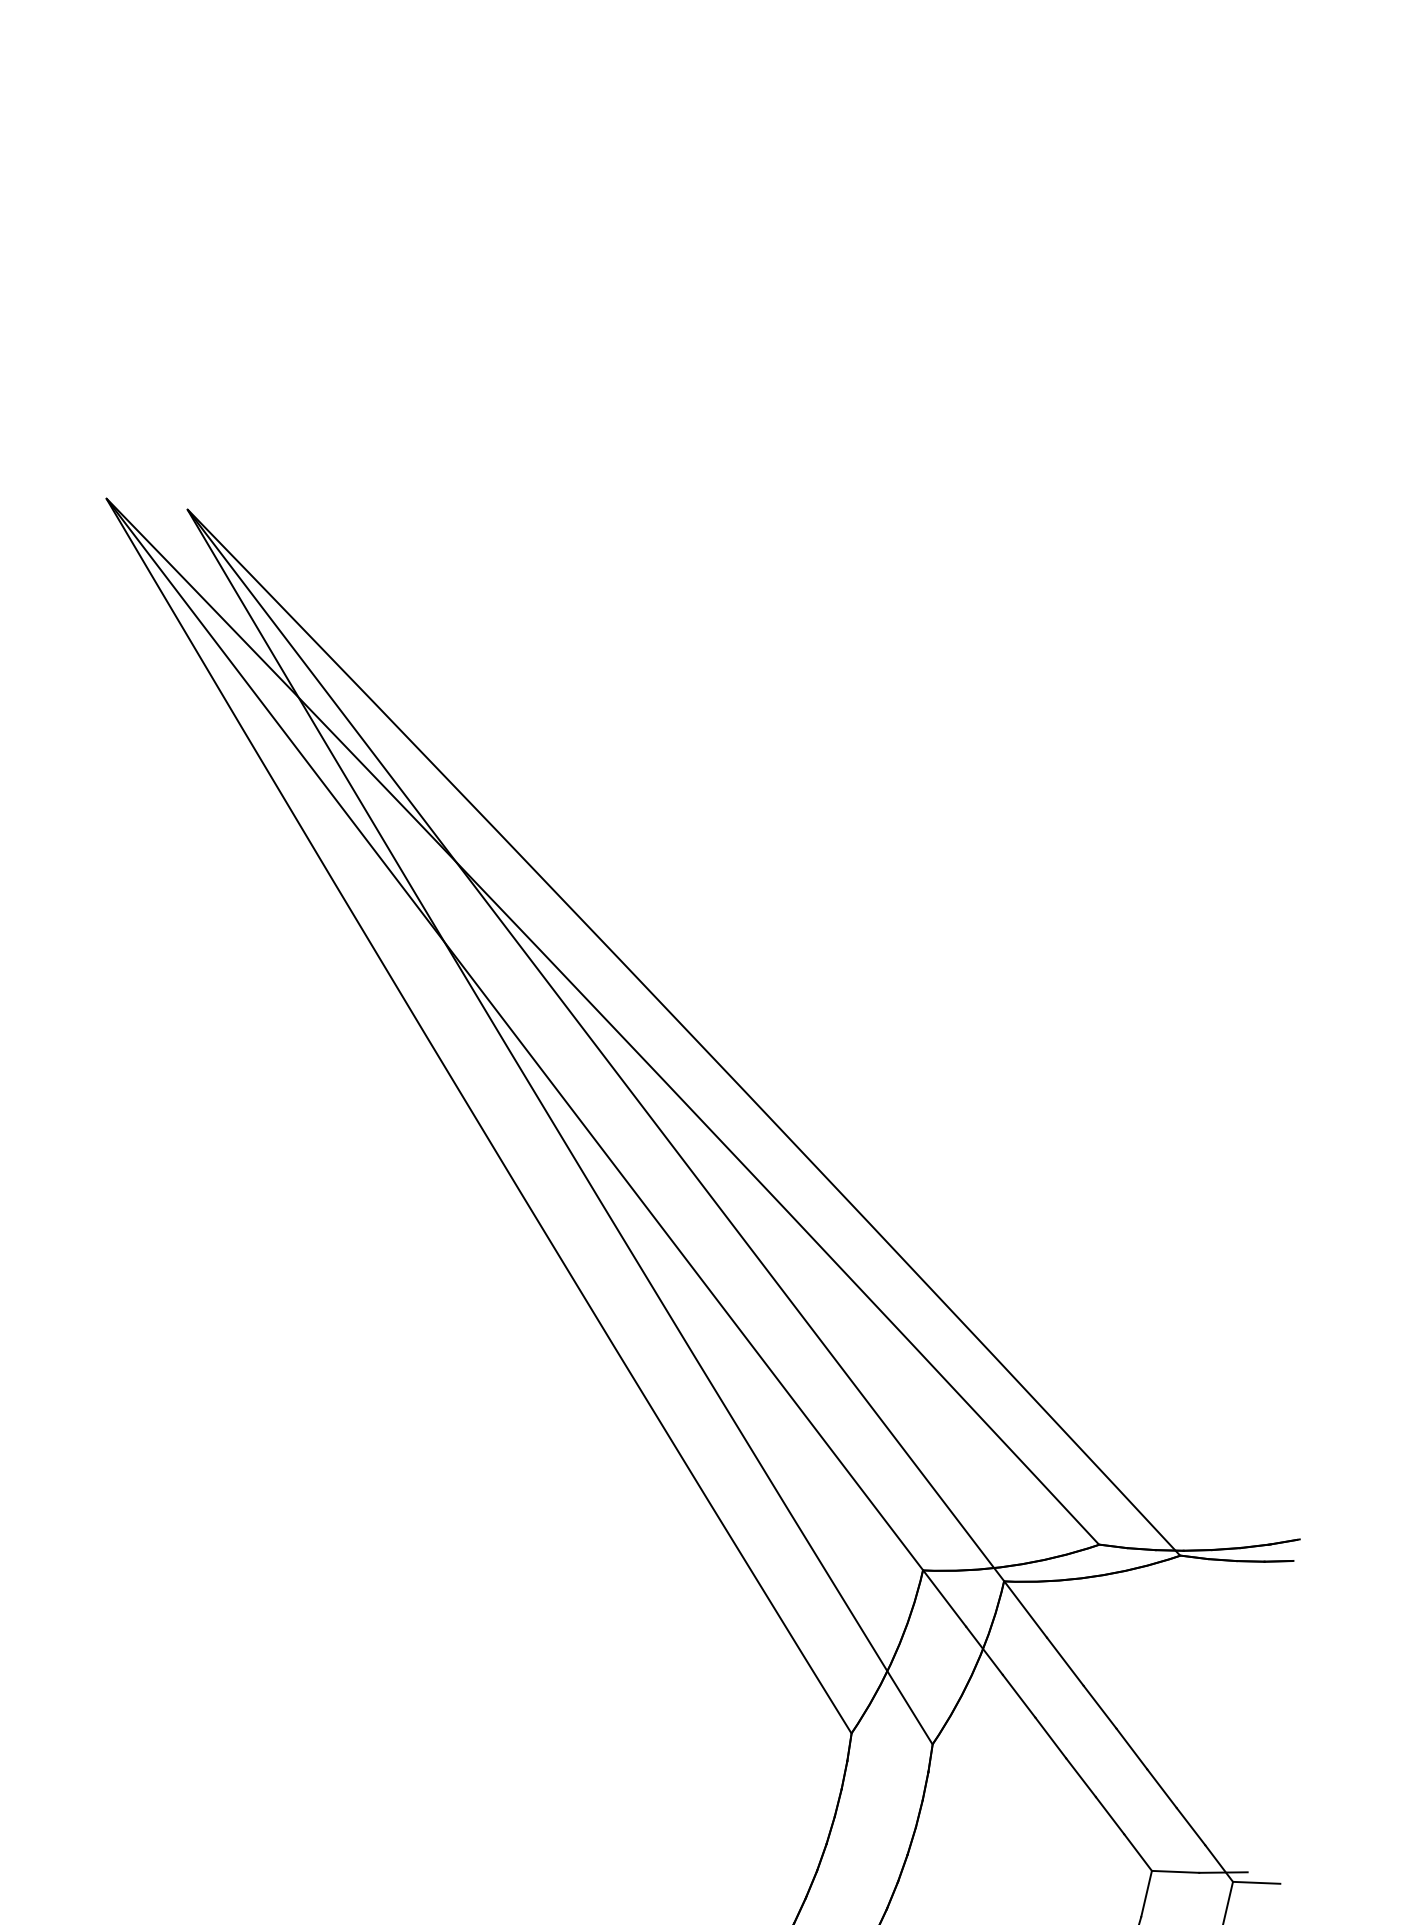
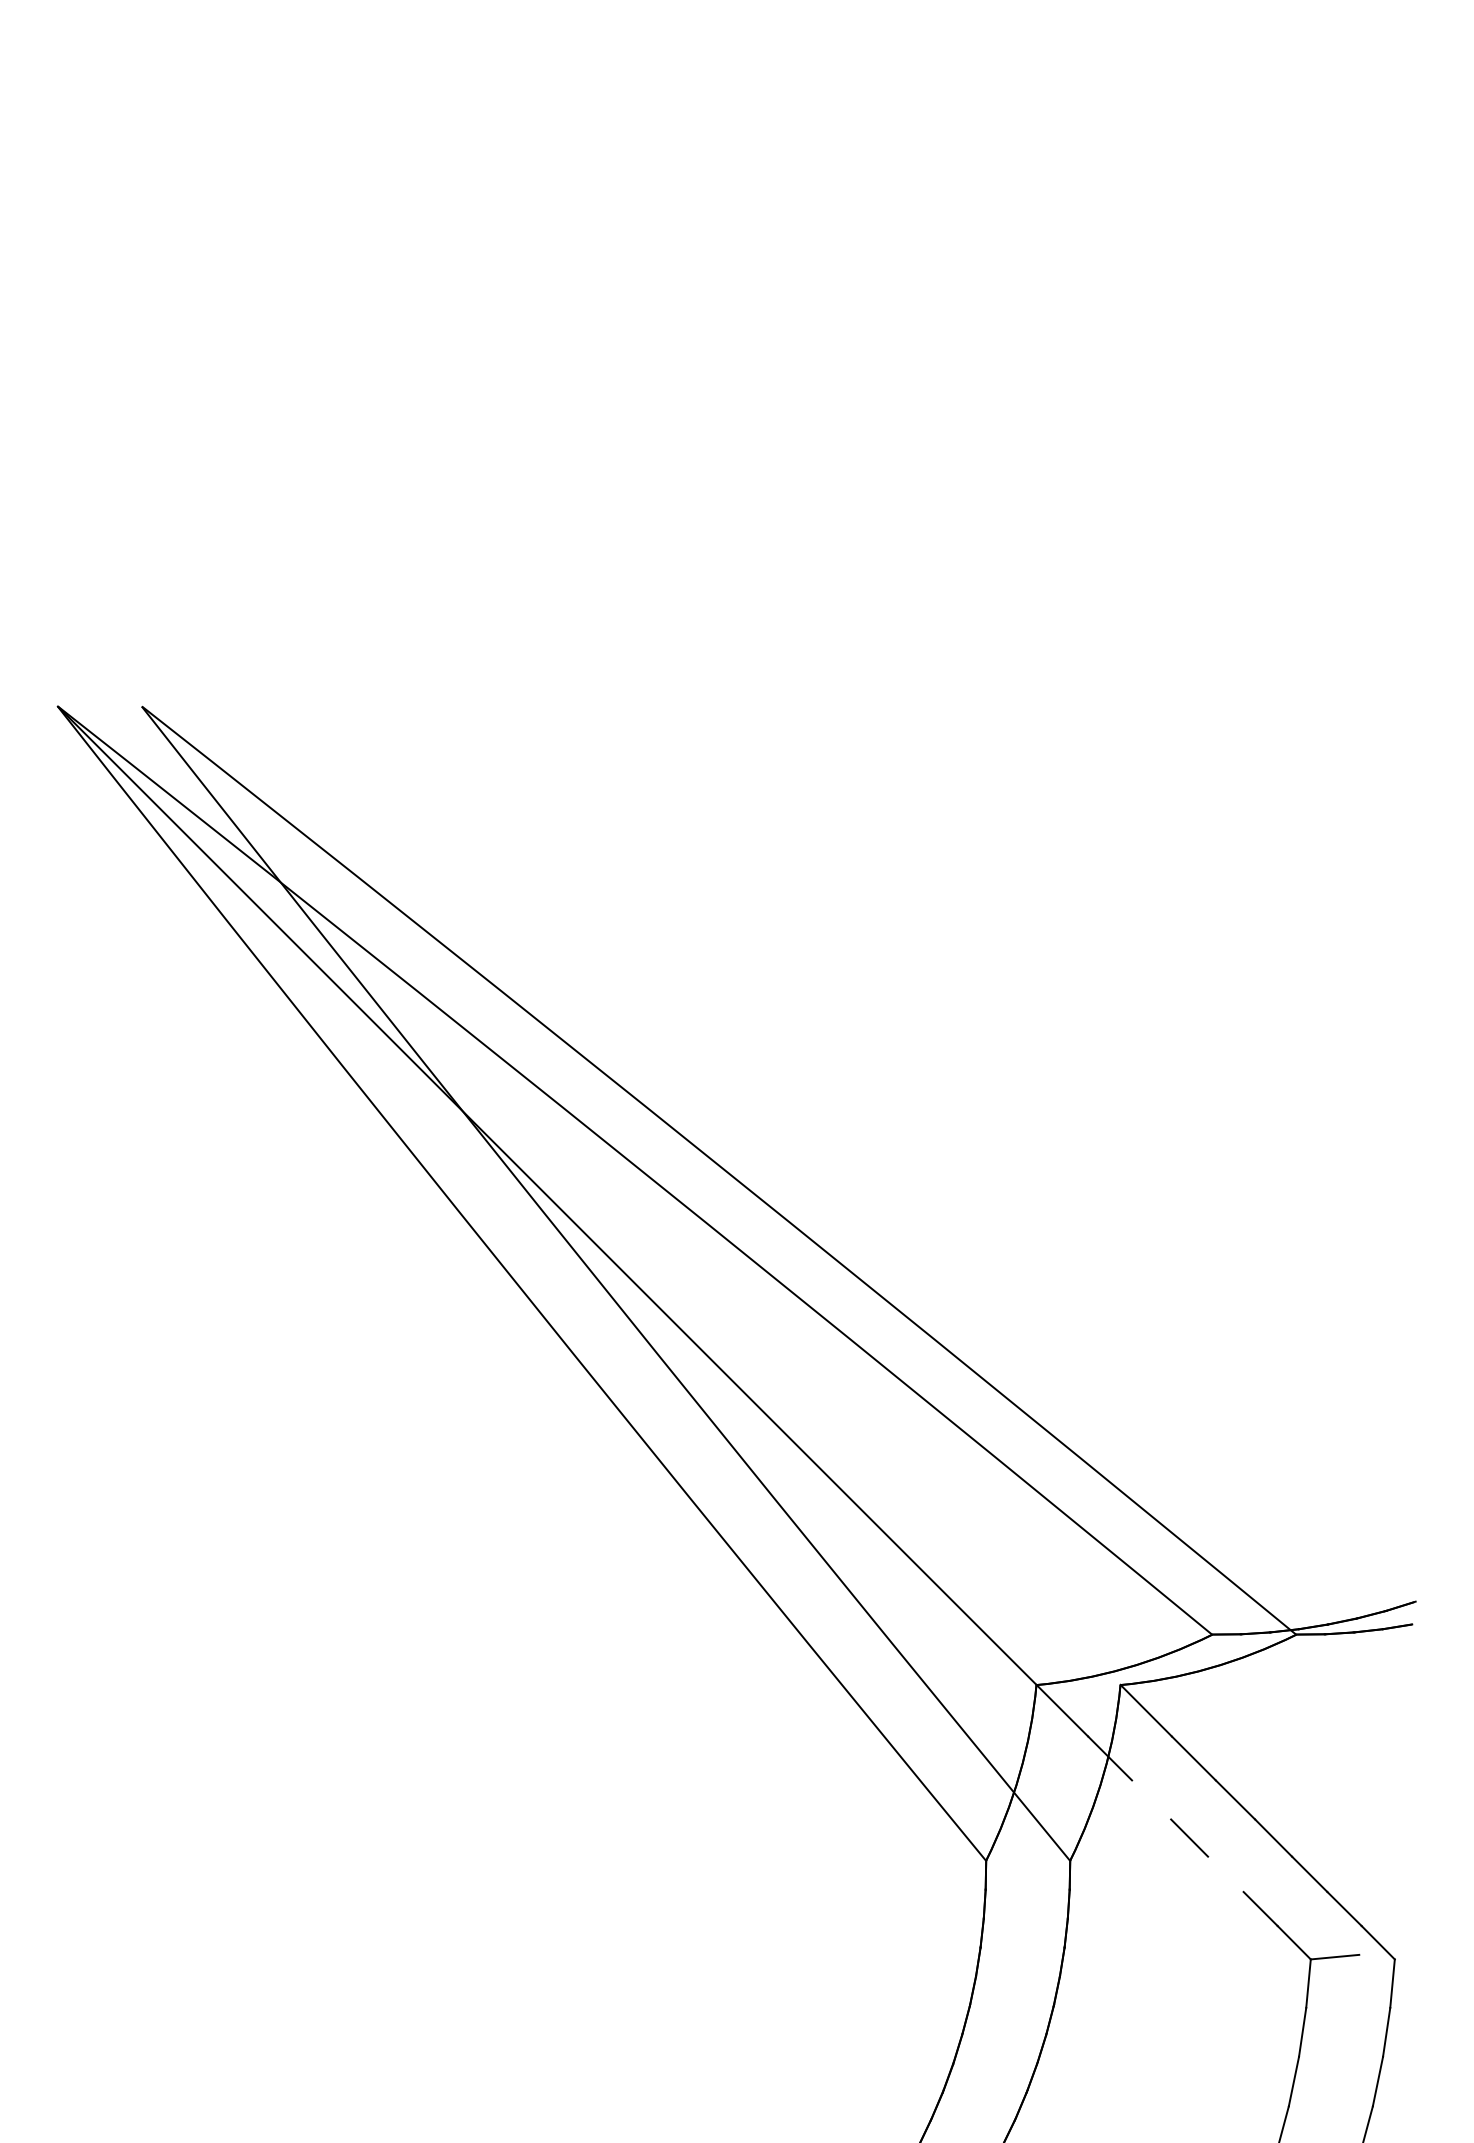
line: (595, 1045) -> (630, 1195), removed
line: (1019, 1695) -> (1151, 1799), removed
line: (1080, 1776) -> (1225, 1873), removed
line: (1223, 1871) -> (1383, 1950), removed
line: (1256, 1882) -> (1418, 1956), removed

